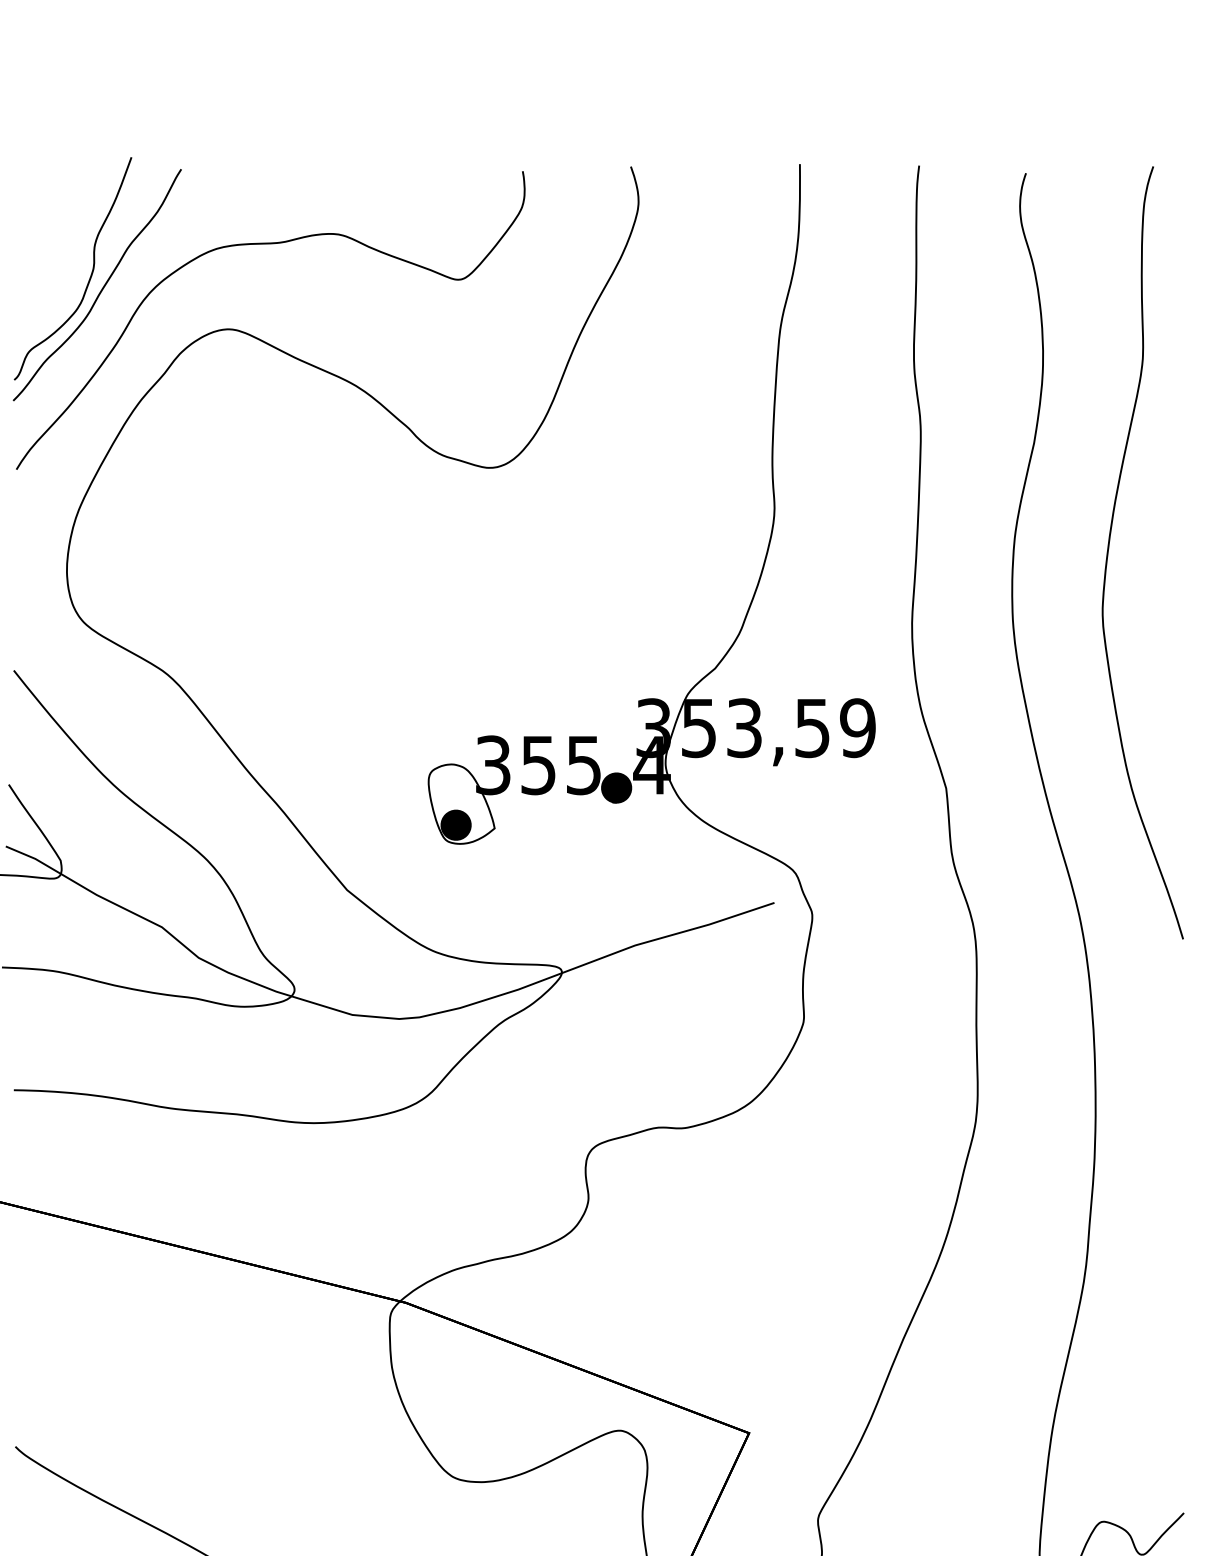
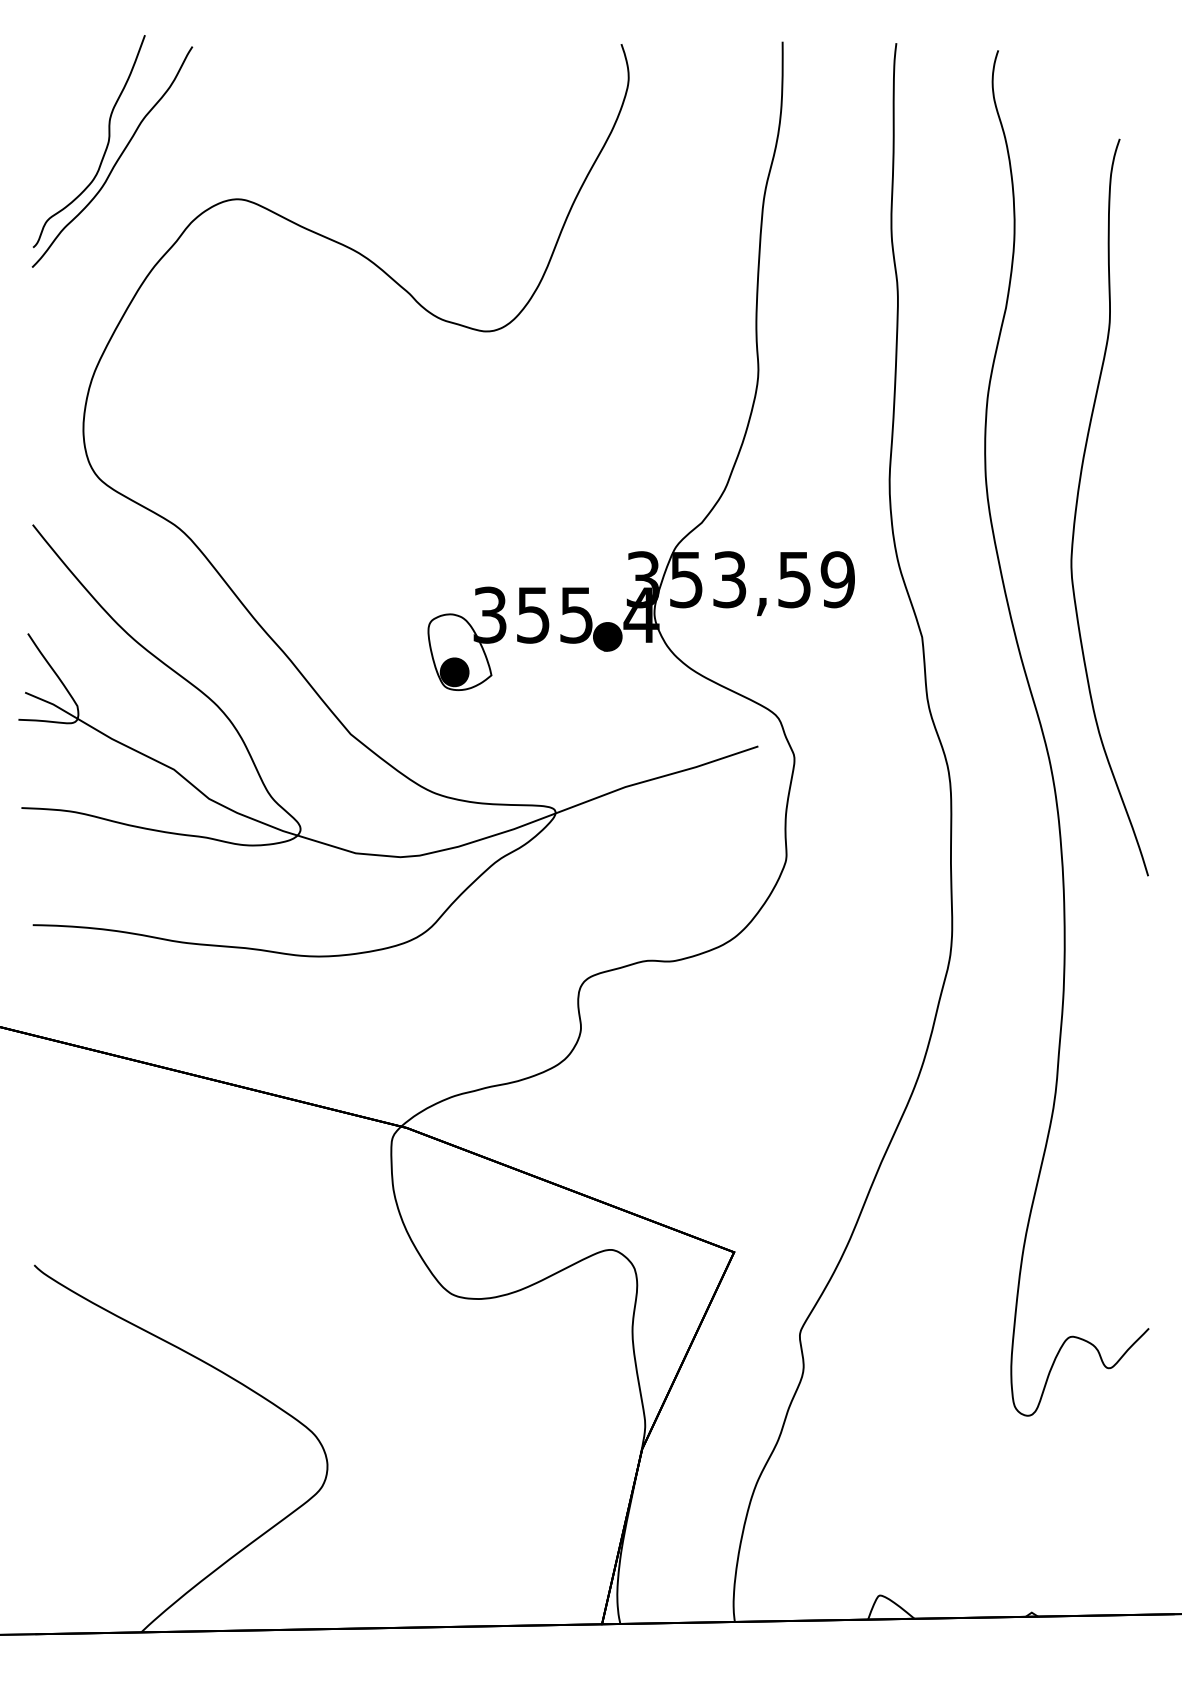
curve: (270, 244) -> (277, 118), removed
part: (1109, 552) -> (1077, 507), moved

